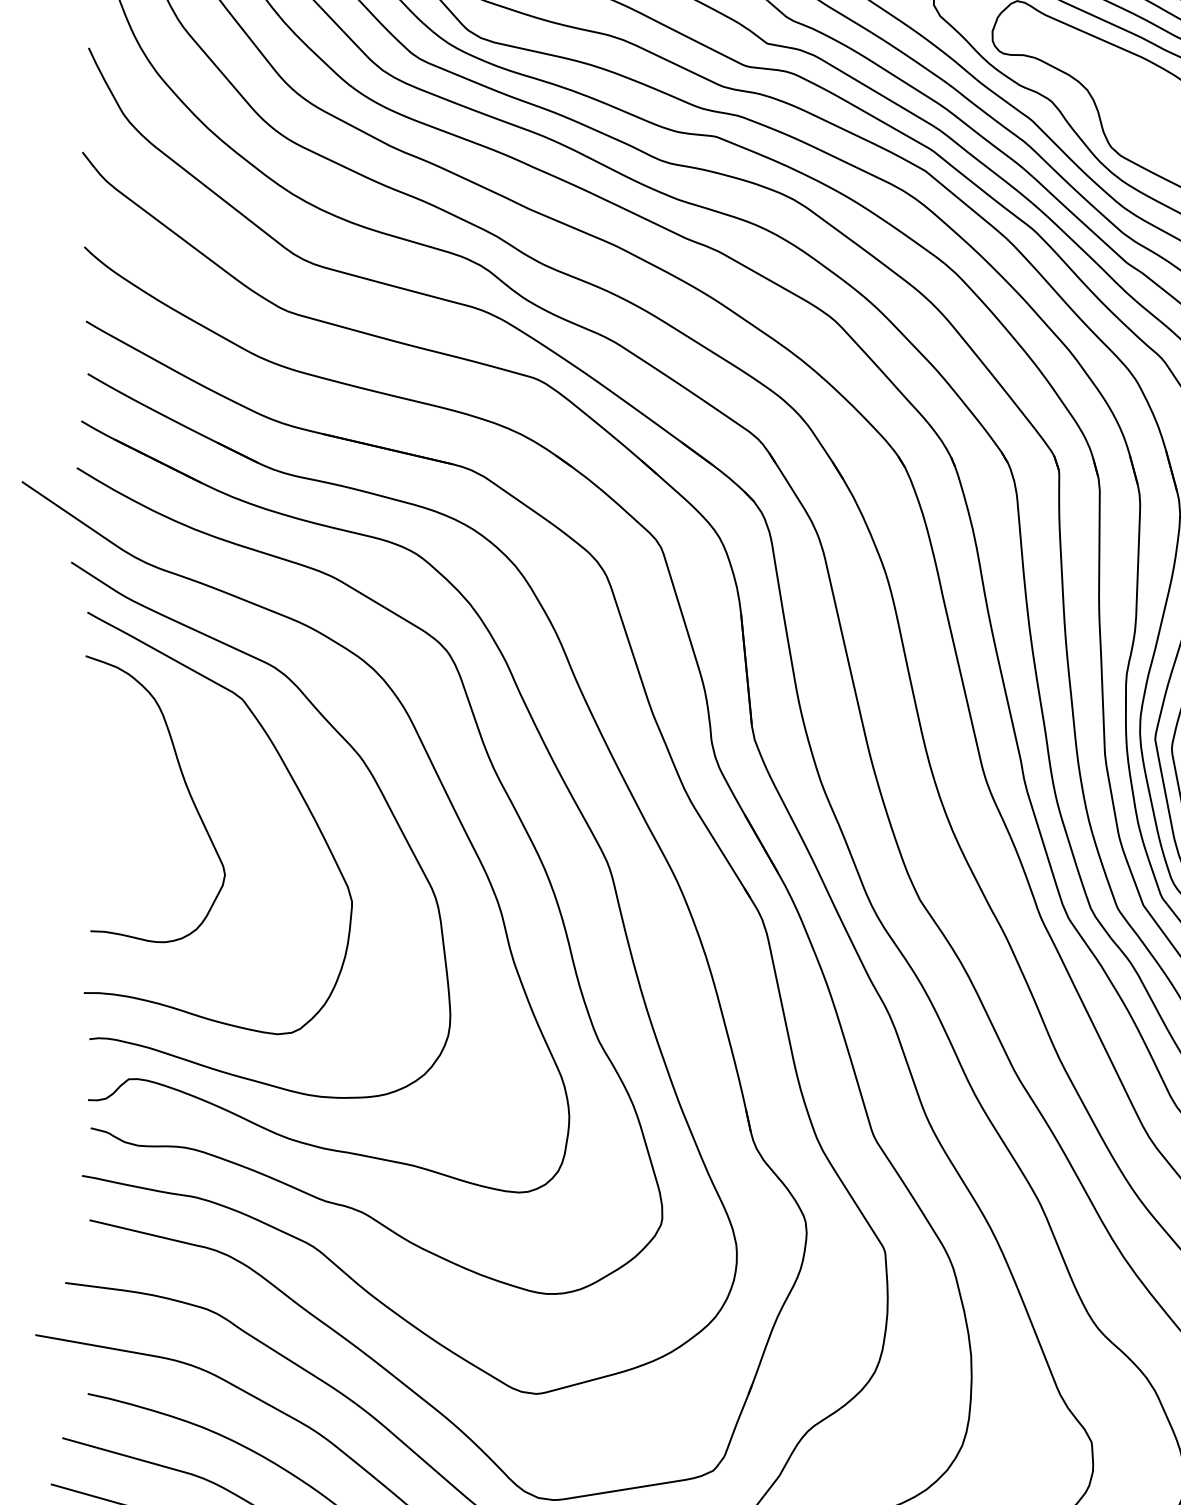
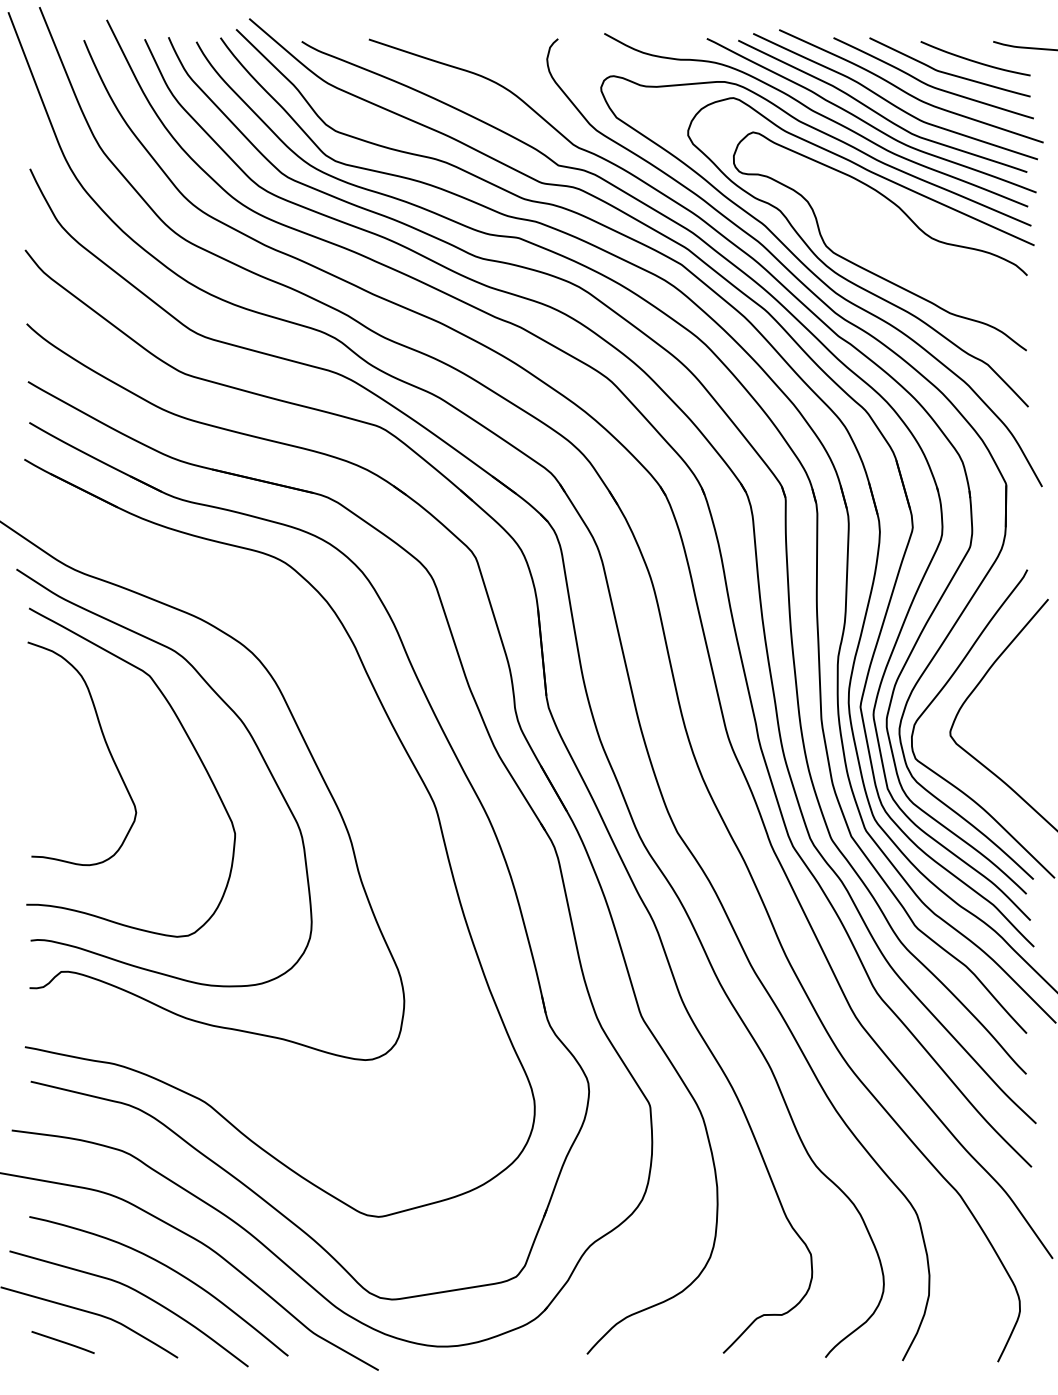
curve: (511, 806) -> (359, 759), removed

